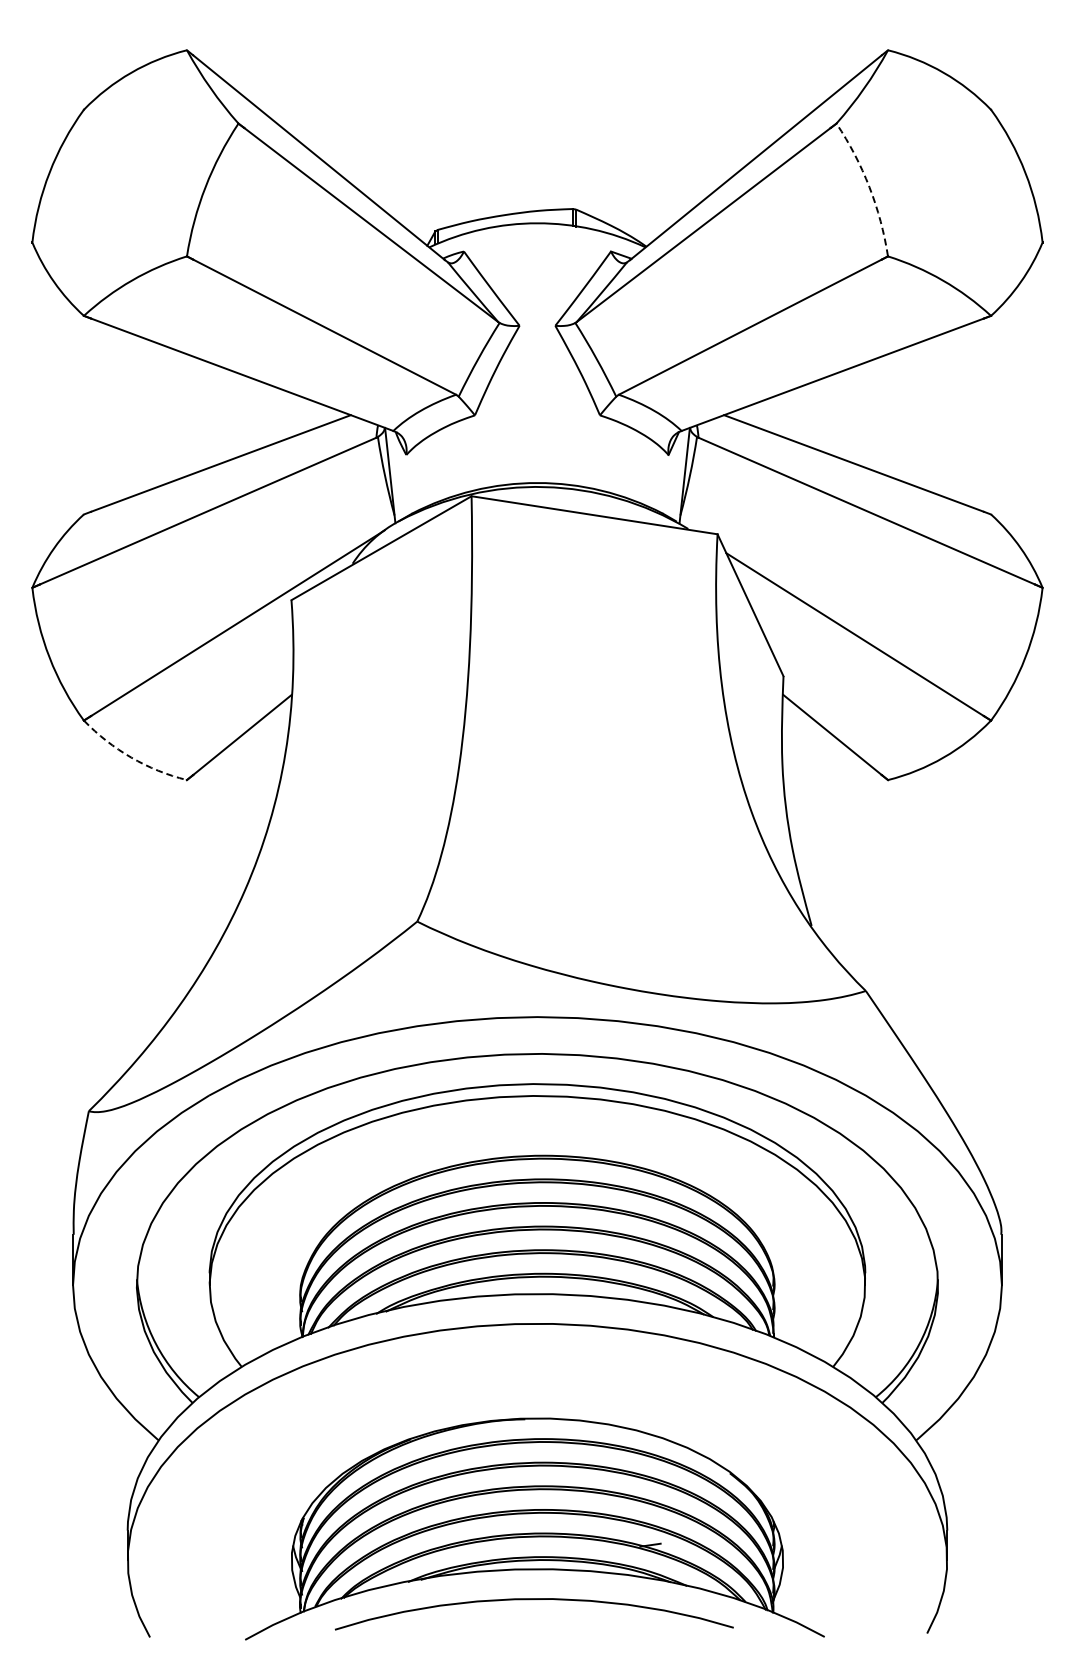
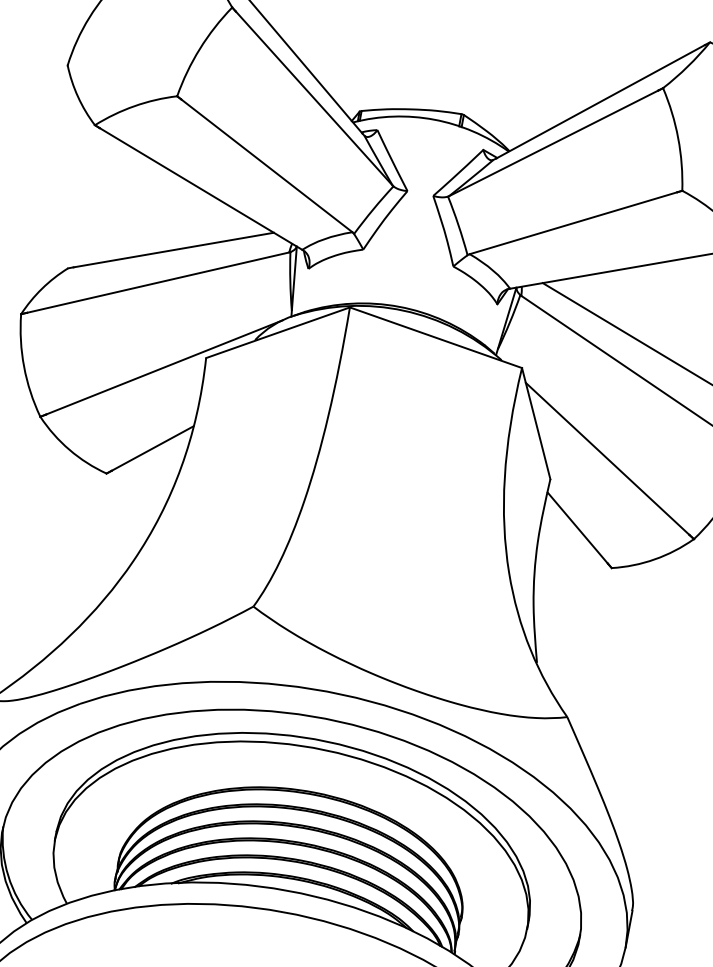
arc: (869, 187) -> (678, 138), dashed -> solid
arc: (131, 757) -> (69, 449), dashed -> solid

